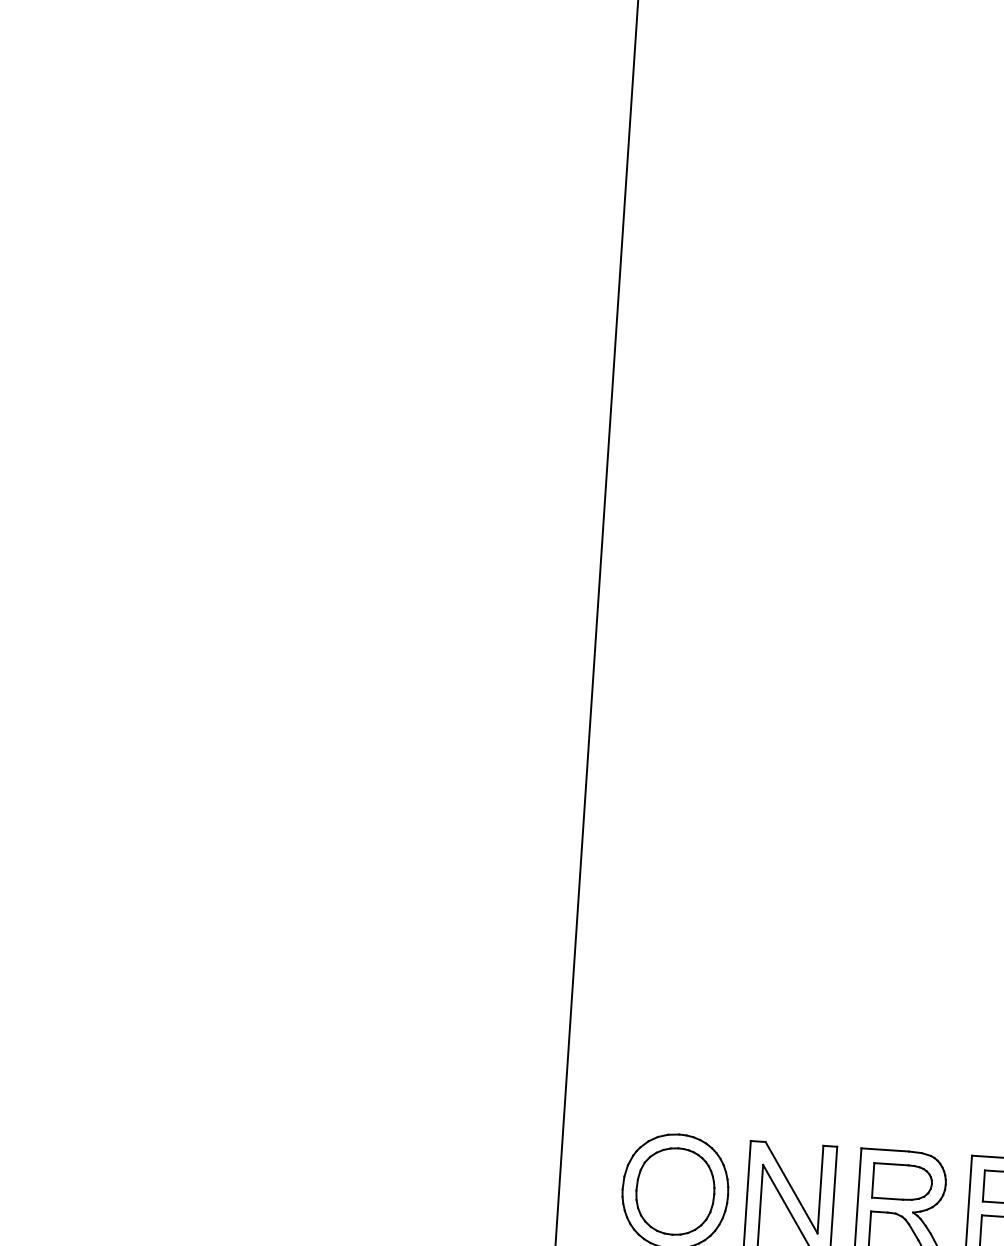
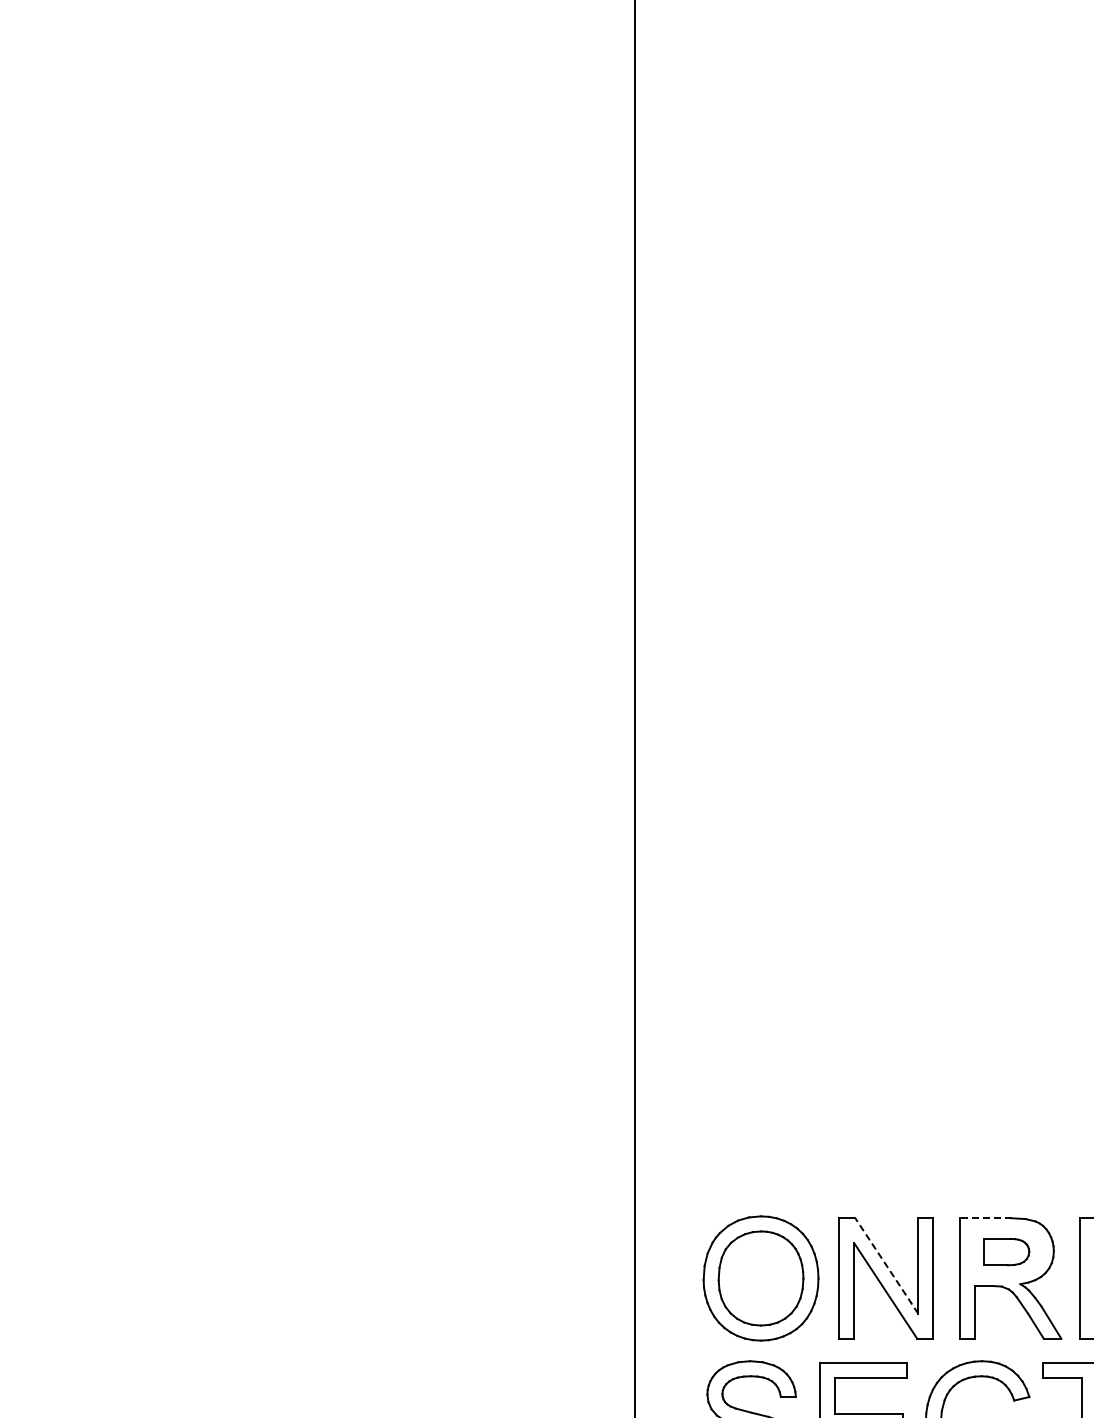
line: (885, 1150) -> (985, 1218), solid -> dashed
part: (902, 1181) -> (1006, 1251), size x0.7
line: (791, 1187) -> (886, 1265), solid -> dashed

